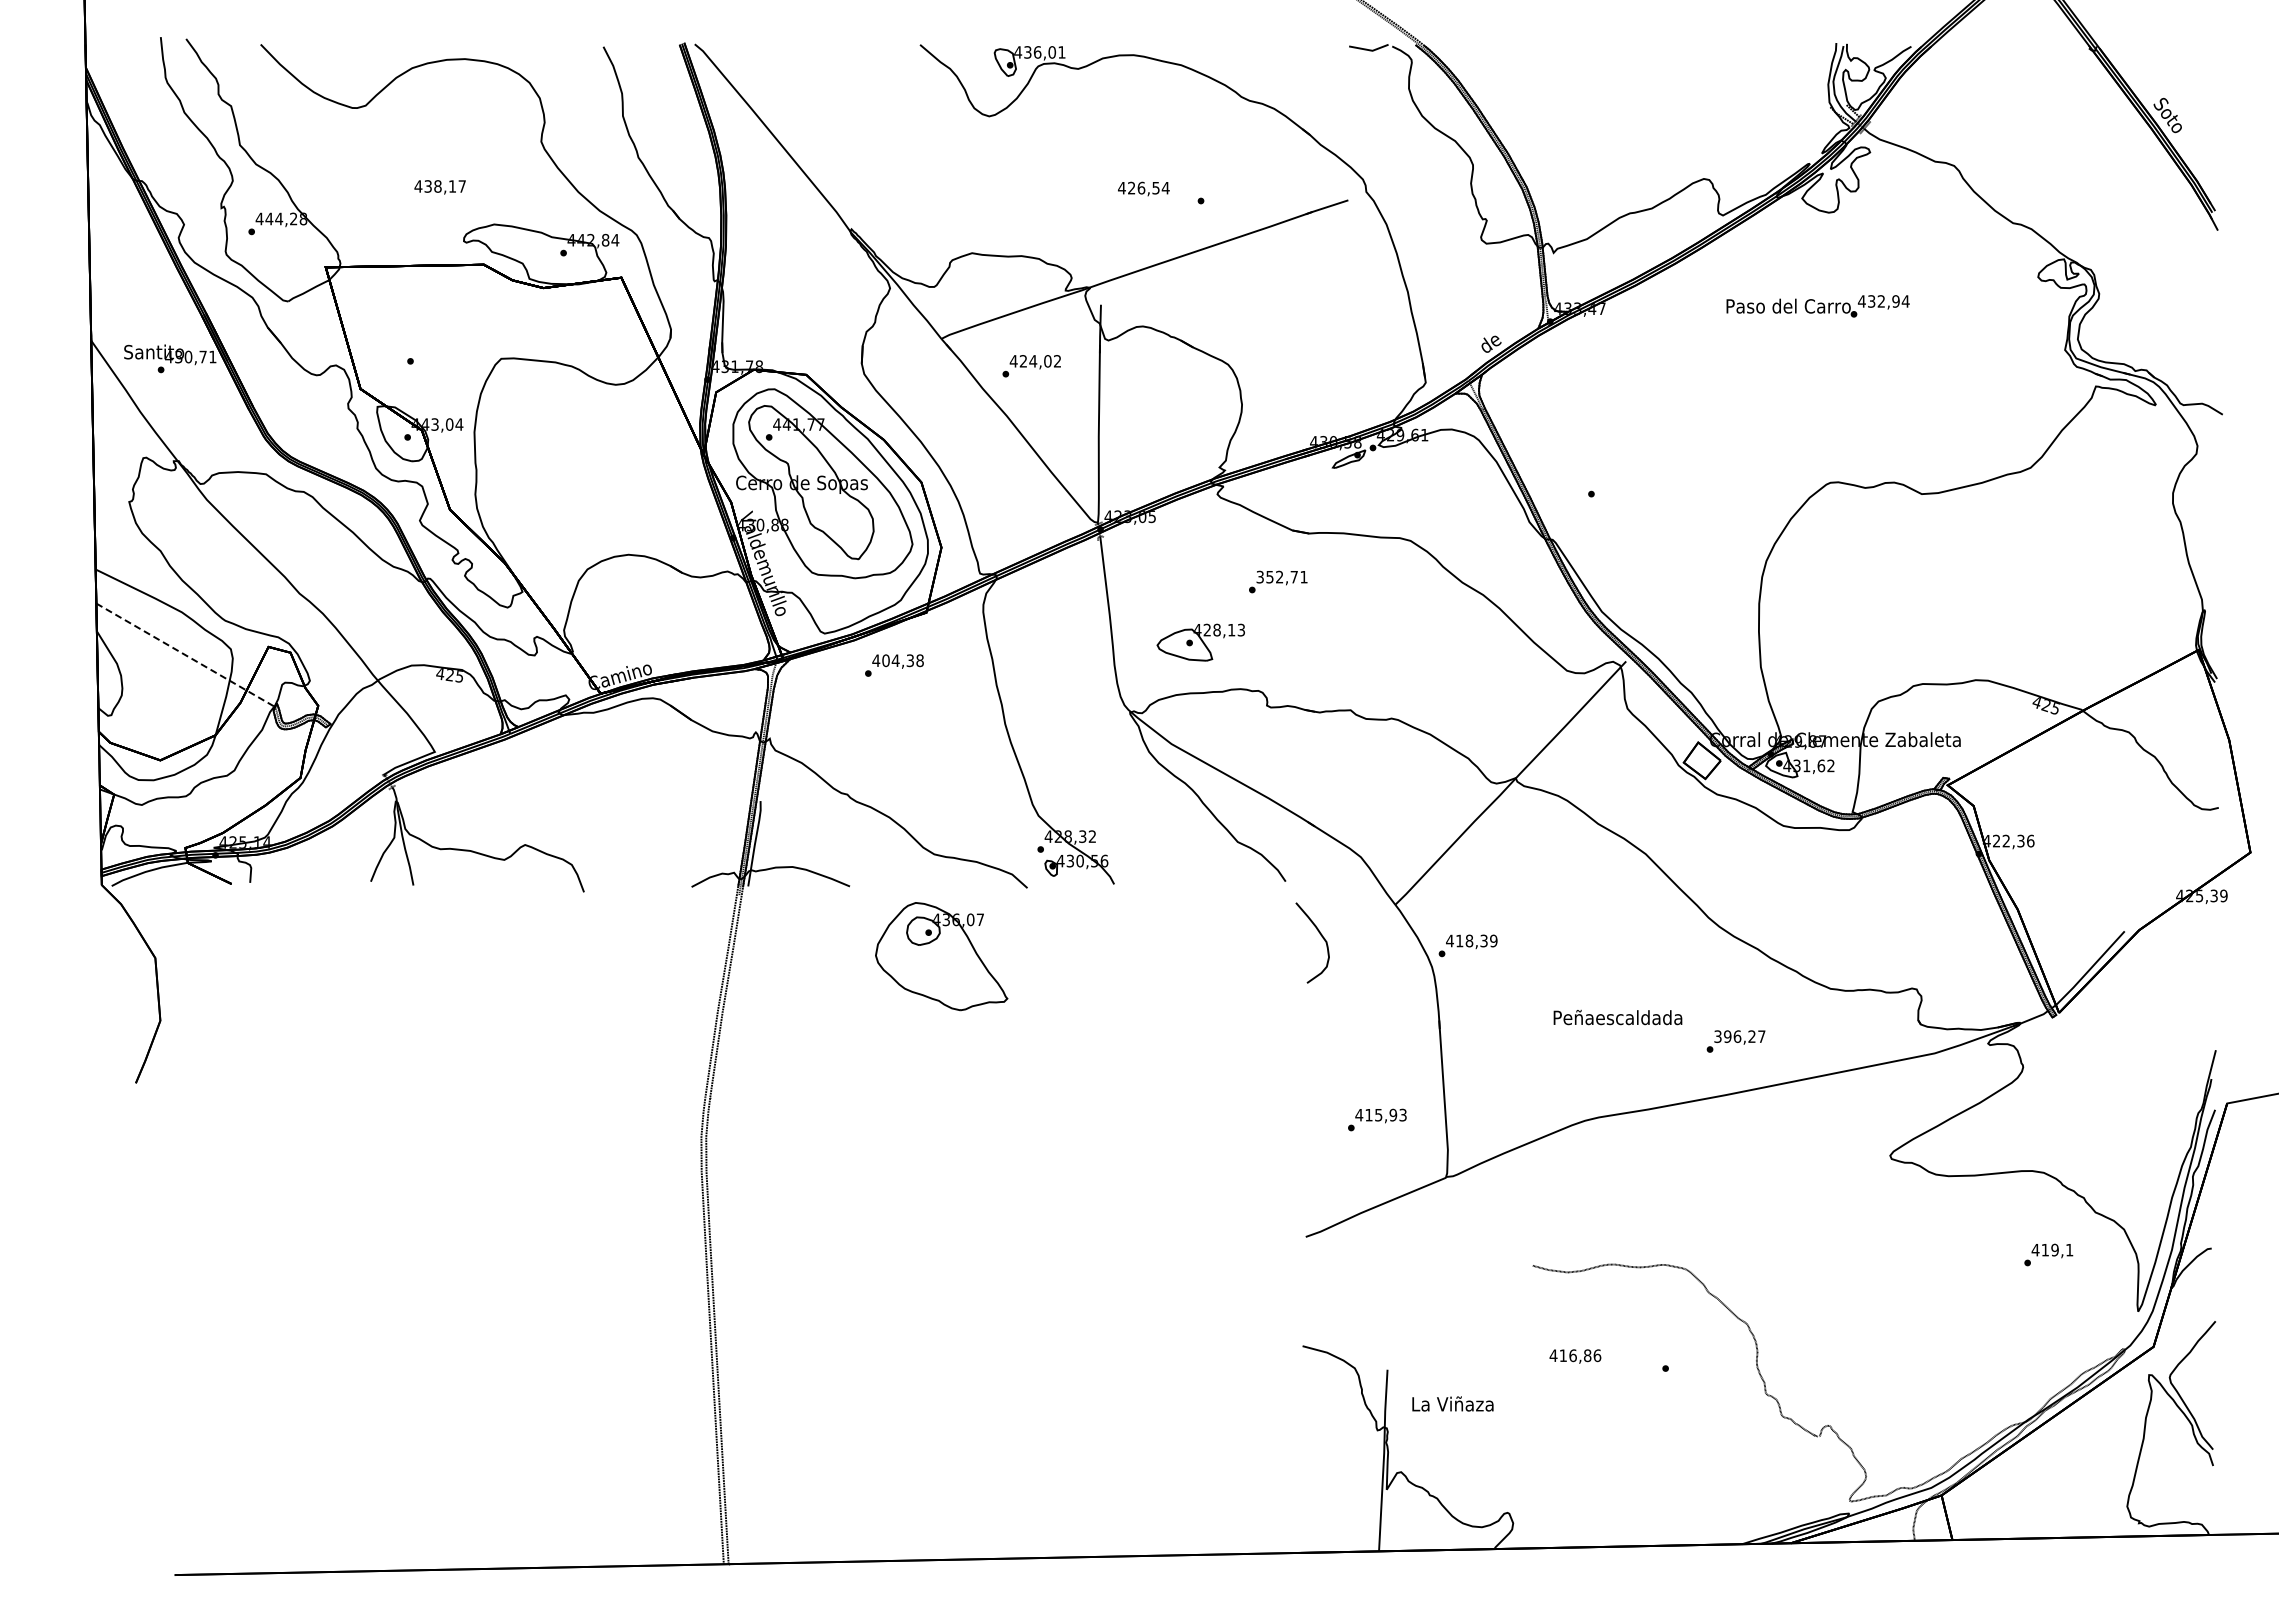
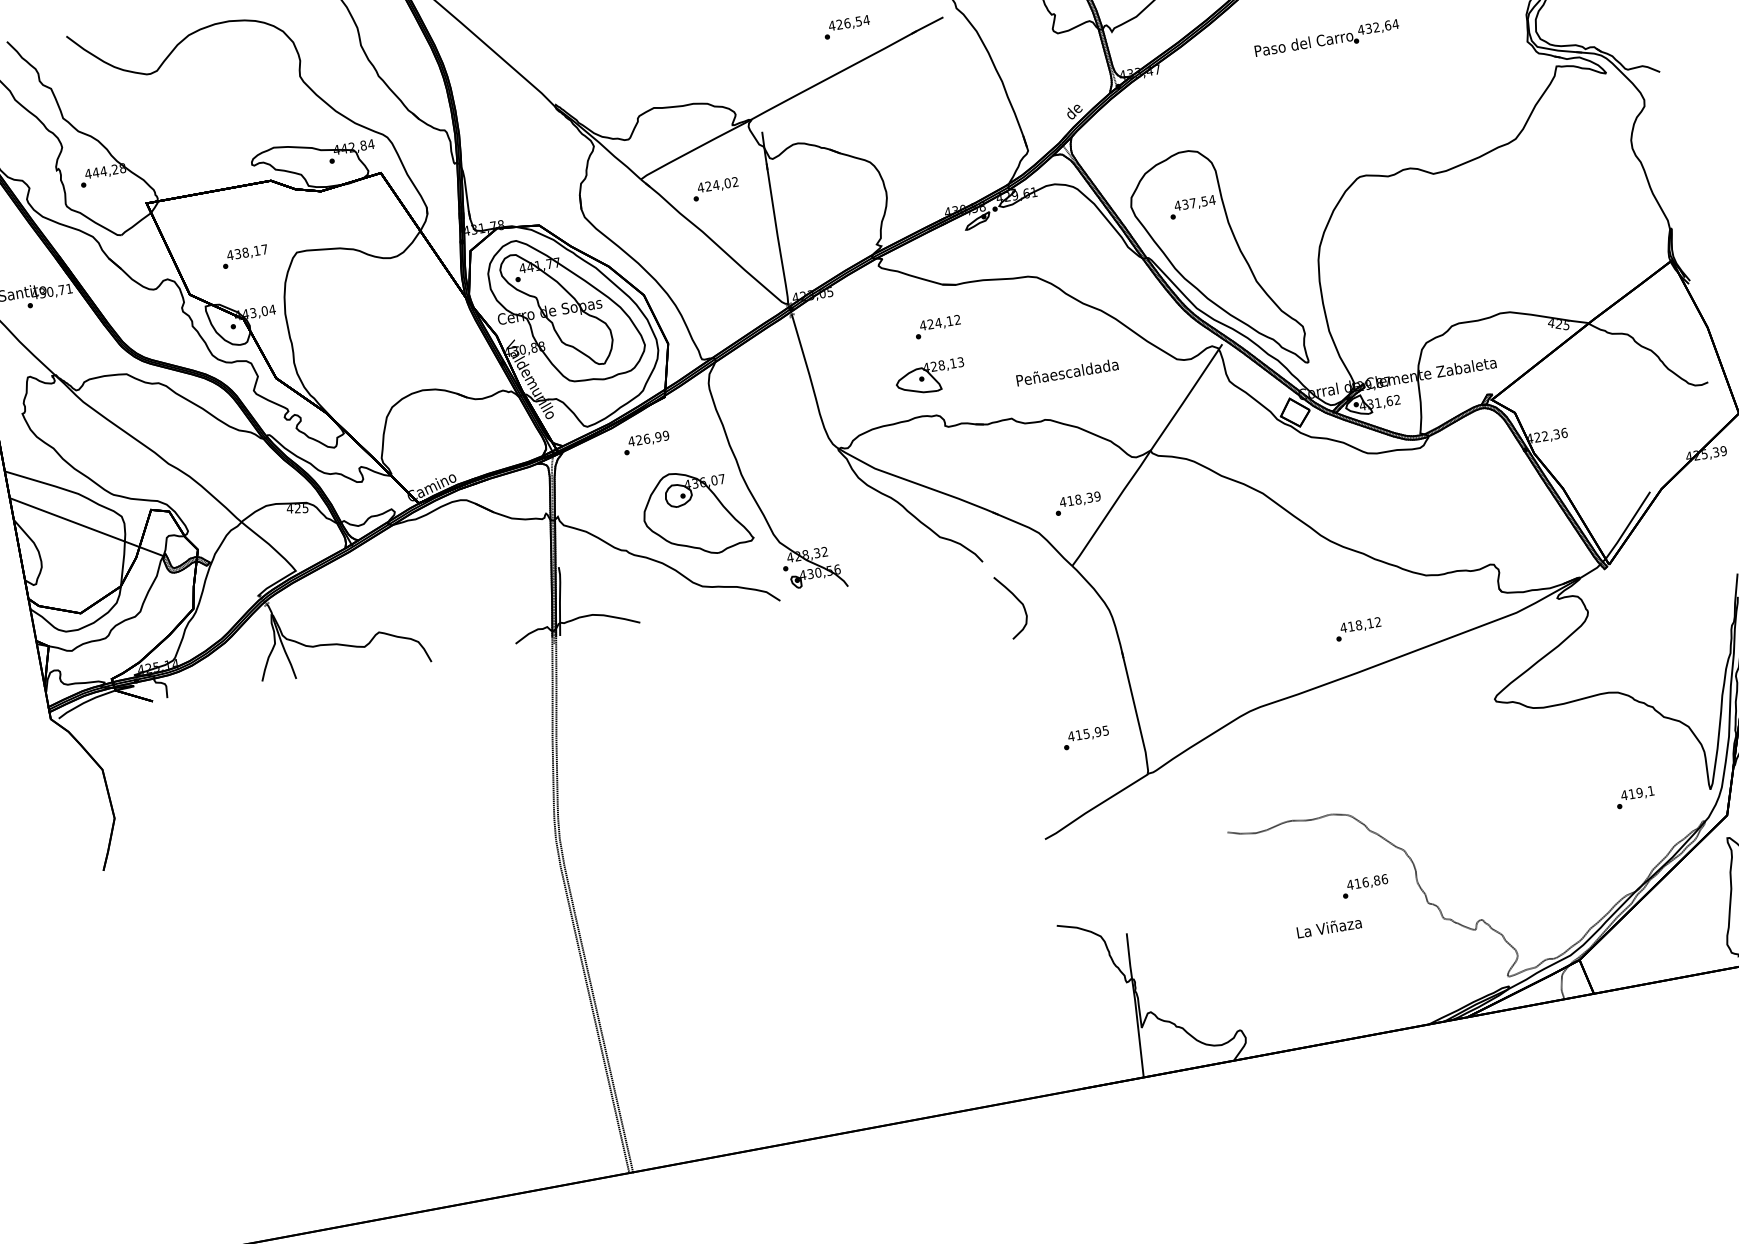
text: (439, 187) -> (246, 253), moved
text: (1143, 188) -> (849, 23), moved
text: (1895, 301) -> (1387, 25), 432,94 -> 432,64
part: (1635, 558) -> (1216, 261), added
text: (1281, 576) -> (939, 322), 352,71 -> 424,12
part: (1200, 642) -> (930, 377), moved
line: (186, 655) -> (87, 527), dashed -> solid
text: (902, 660) -> (652, 437), 404,38 -> 426,99
text: (1467, 945) -> (1077, 503), moved
part: (941, 956) -> (696, 513), moved
text: (1617, 1017) -> (1067, 372), moved
text: (1739, 1036) -> (1360, 624), 396,27 -> 418,12
text: (1403, 1114) -> (1106, 730), 415,93 -> 415,95
text: (2048, 1254) -> (1635, 797), moved
text: (1575, 1356) -> (1367, 882), moved
text: (1452, 1403) -> (1328, 927), moved

